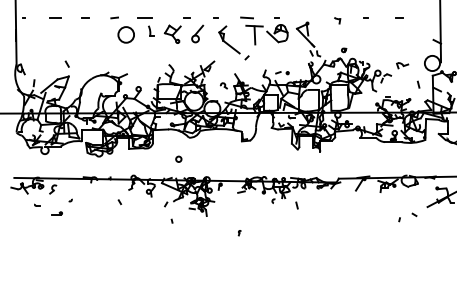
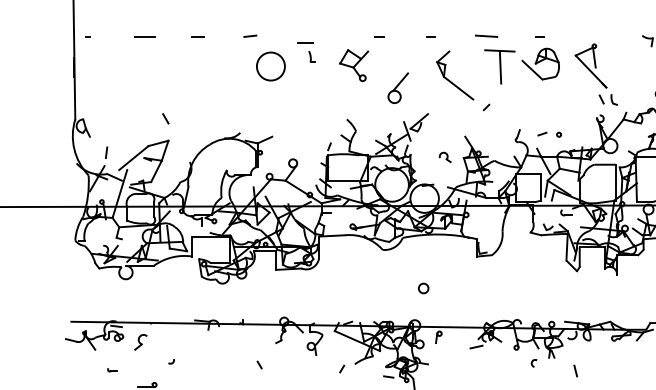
part: (145, 26) -> (305, 51), size x0.6
part: (197, 33) -> (398, 87), moved
circle: (178, 158) -> (423, 287), moved

